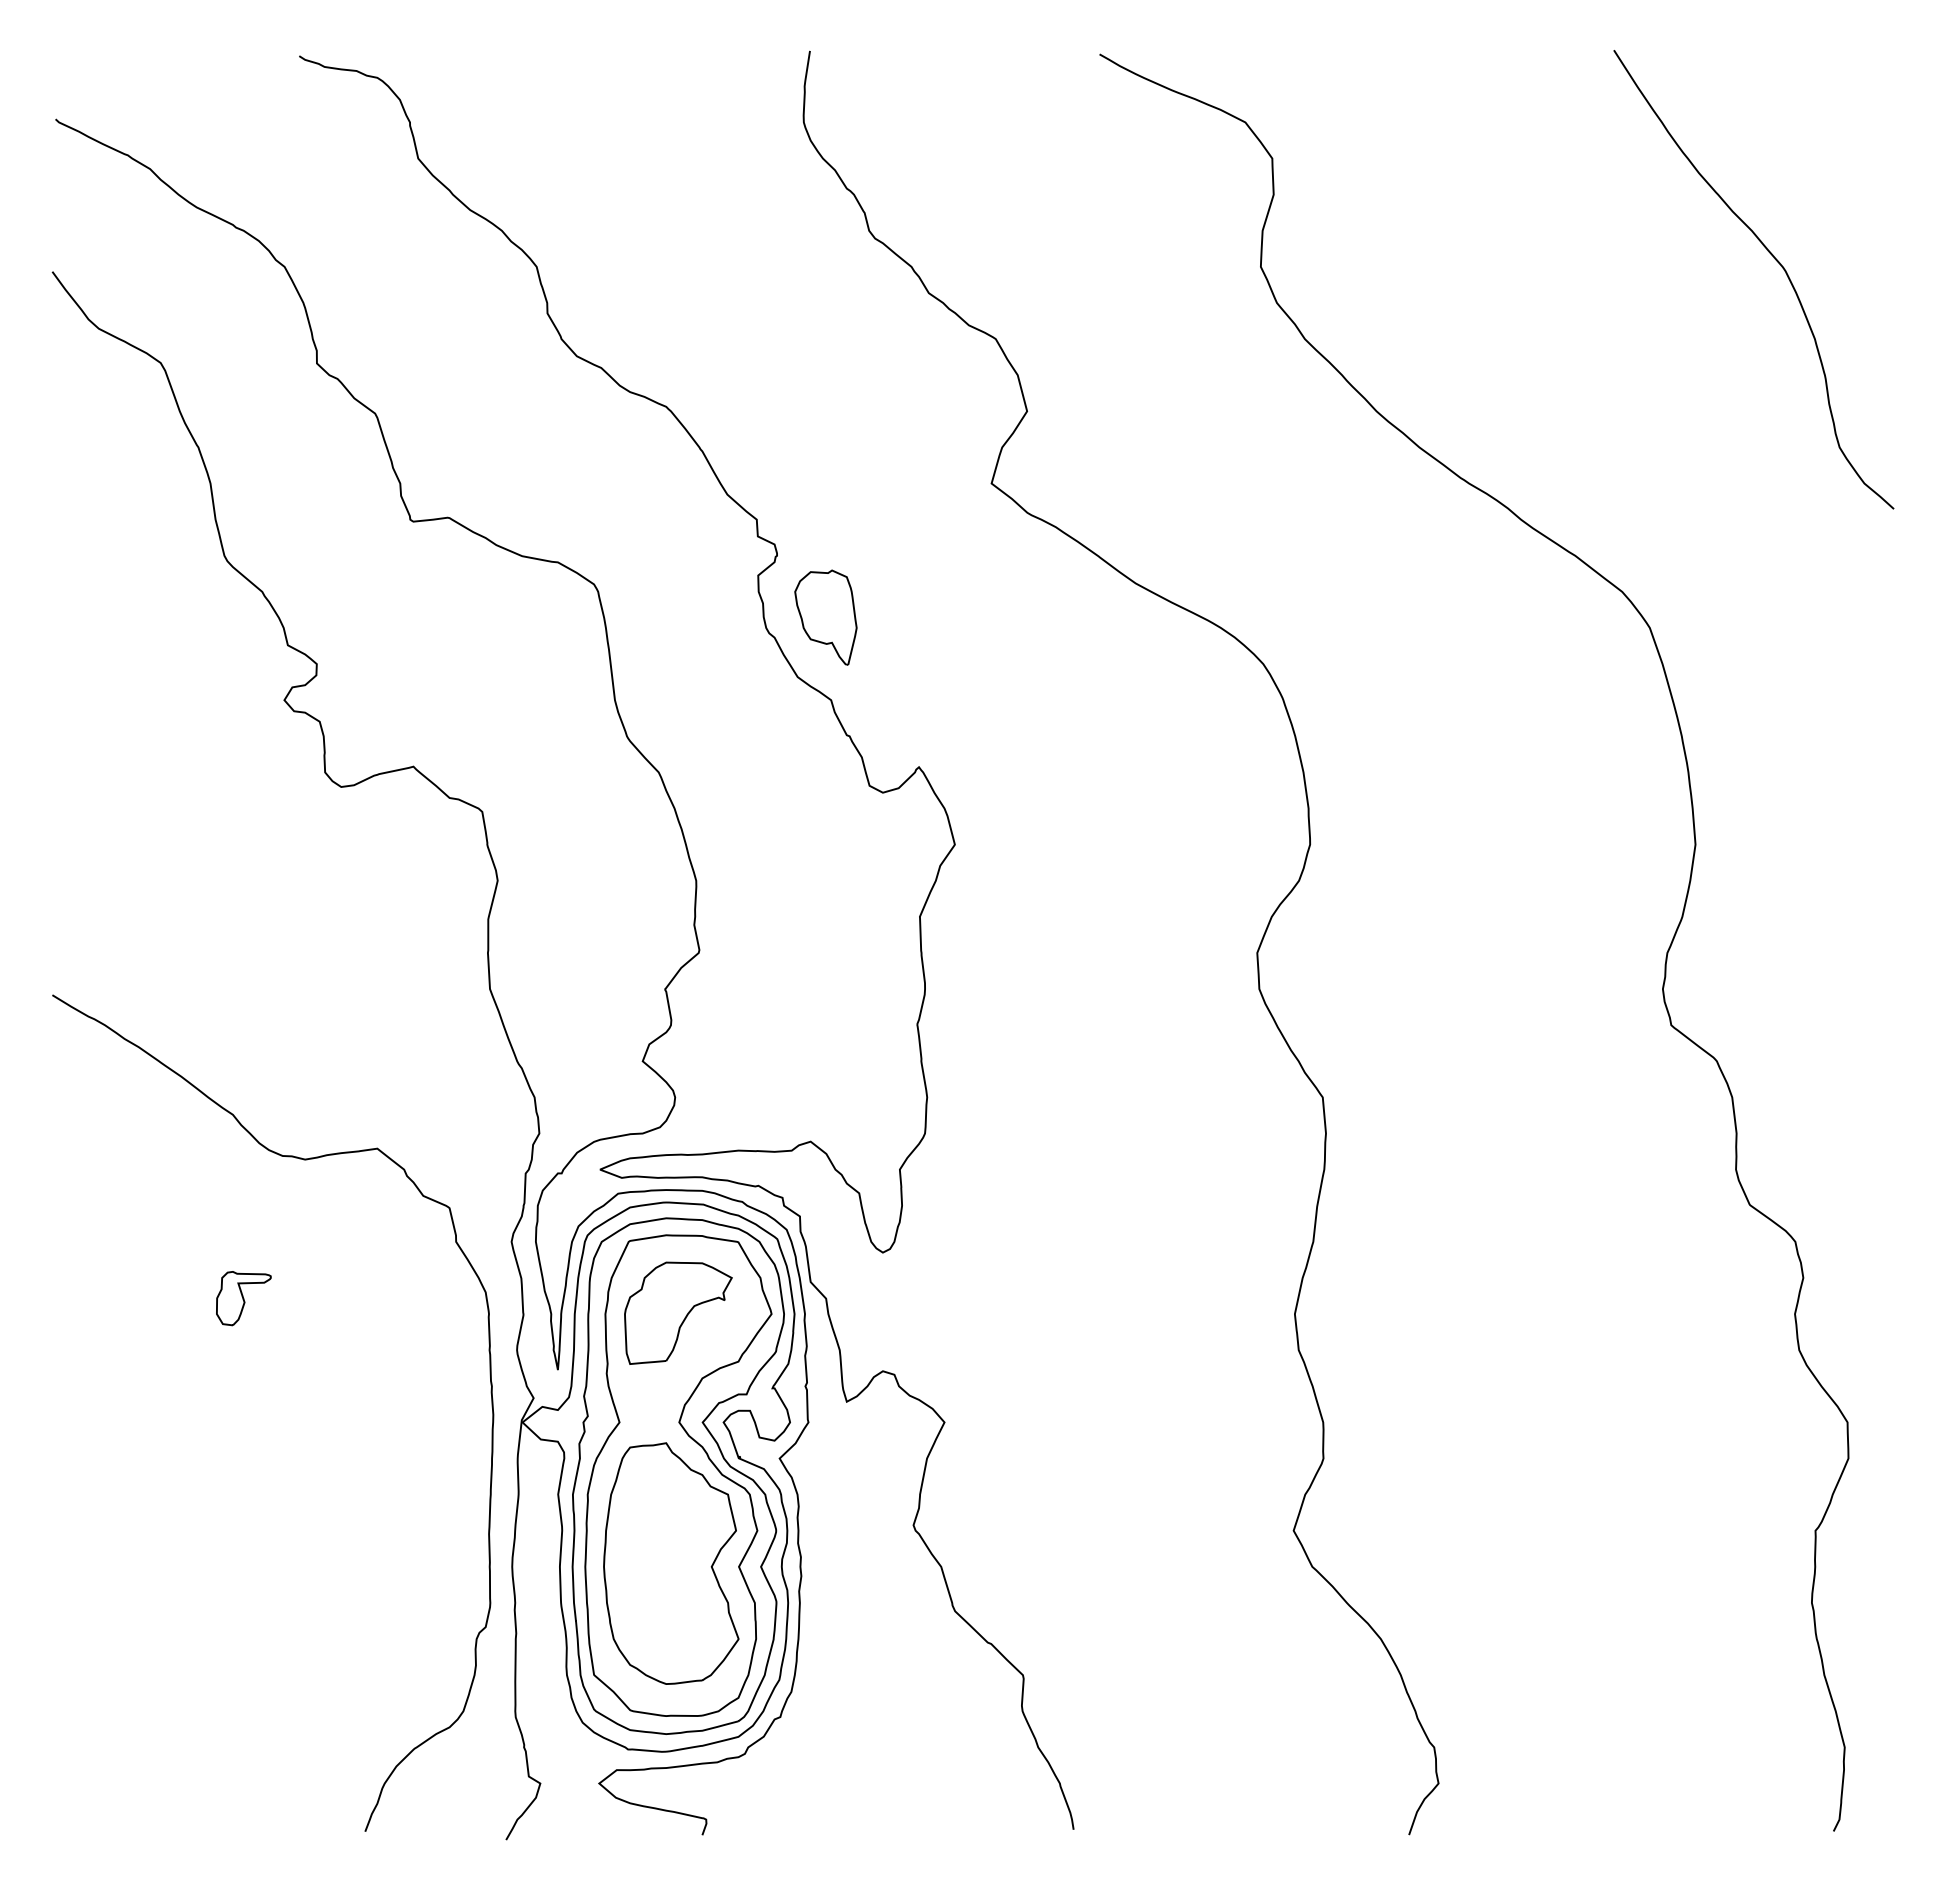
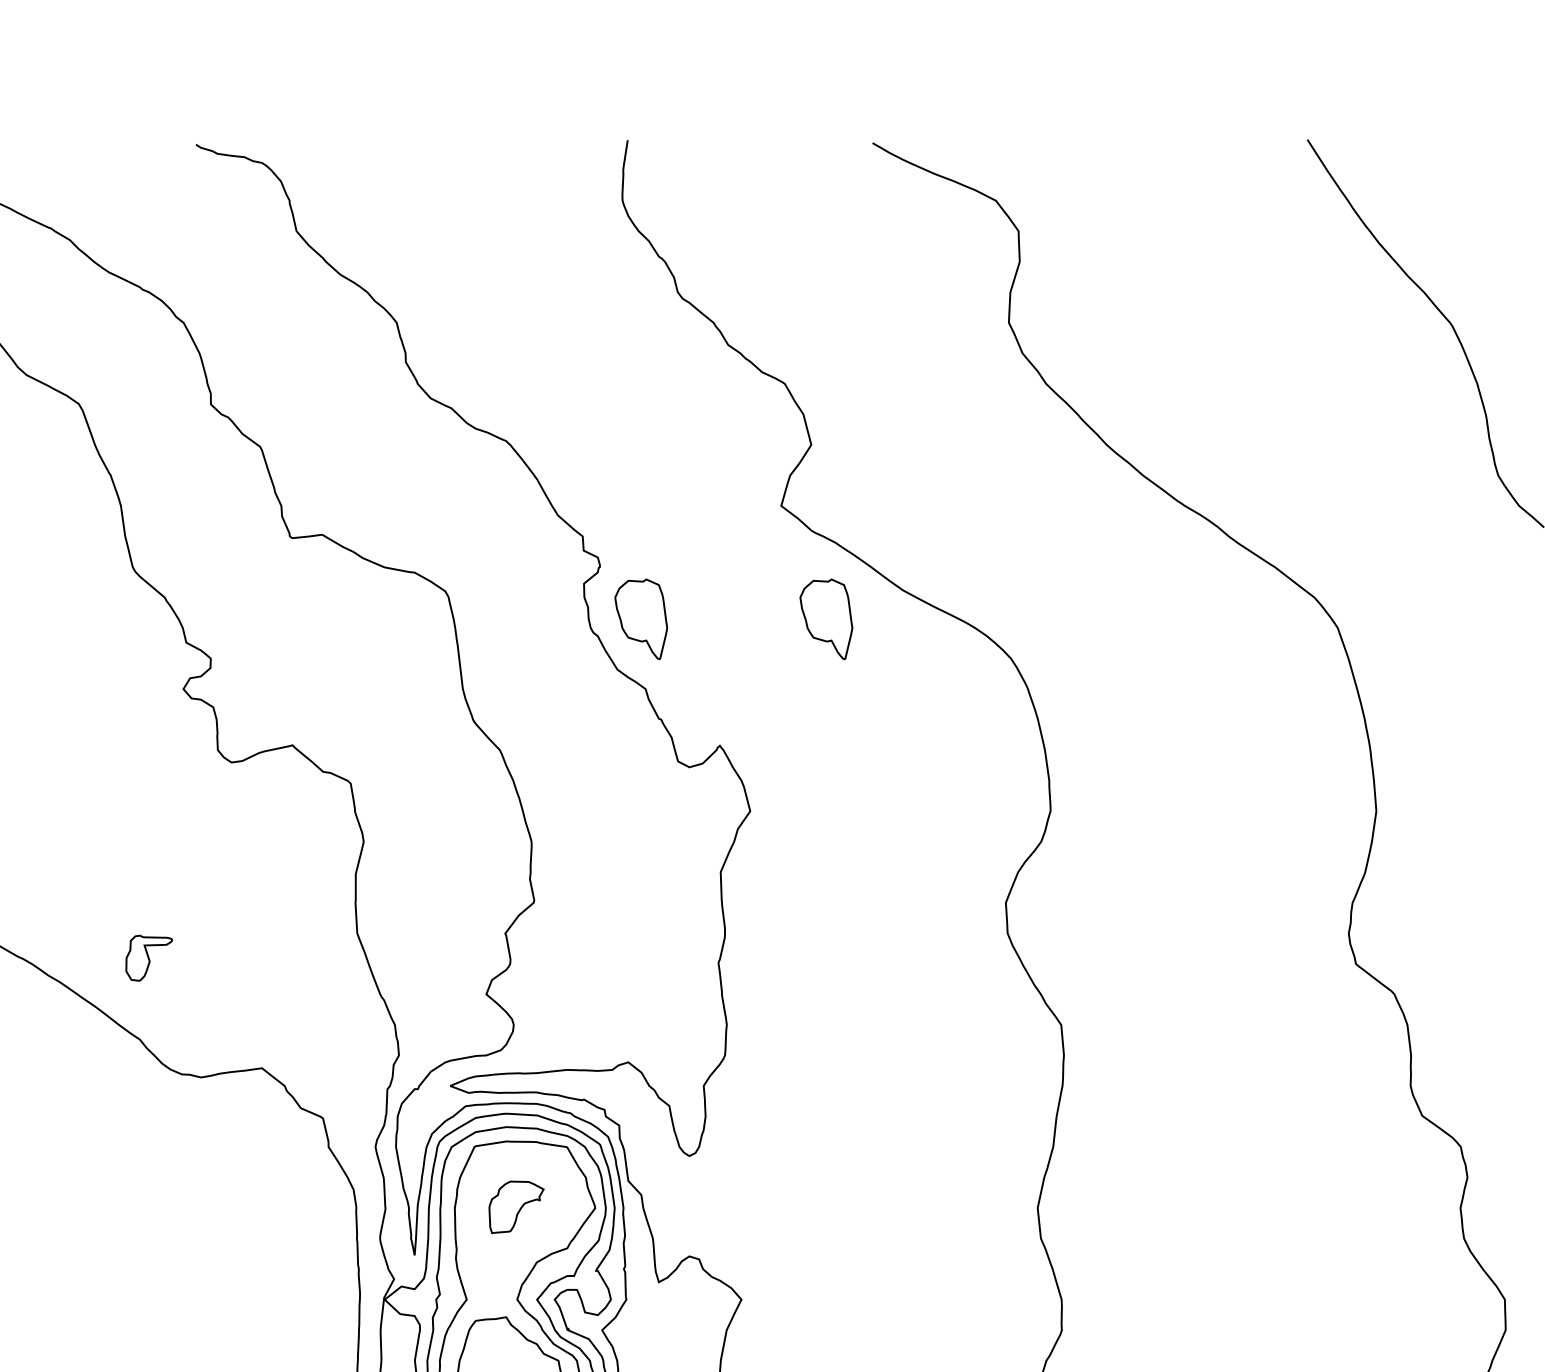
part: (1044, 617) -> (826, 619), added
part: (243, 1298) -> (148, 958), moved
part: (678, 1312) -> (516, 1206), size x0.6

